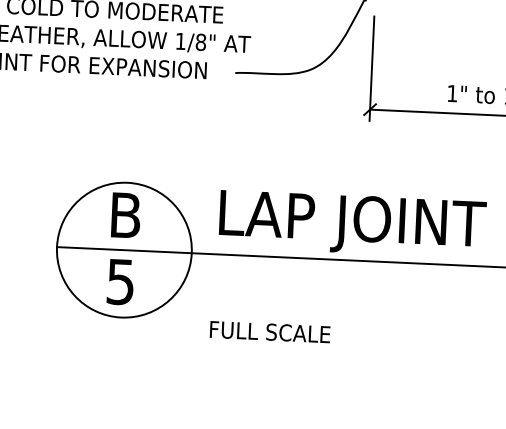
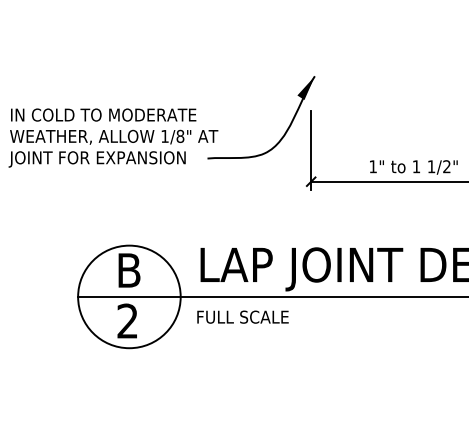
text: (120, 281) -> (127, 320), 5 -> 2
text: (269, 331) -> (242, 316), moved

